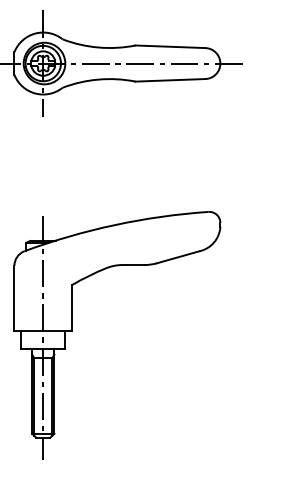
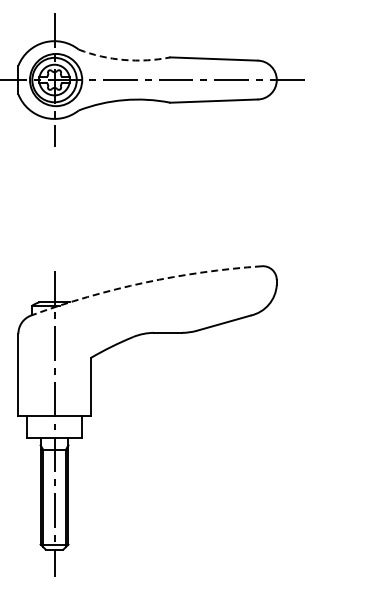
arc: (99, 47) -> (124, 59), solid -> dashed
arc: (114, 224) -> (144, 282), solid -> dashed

